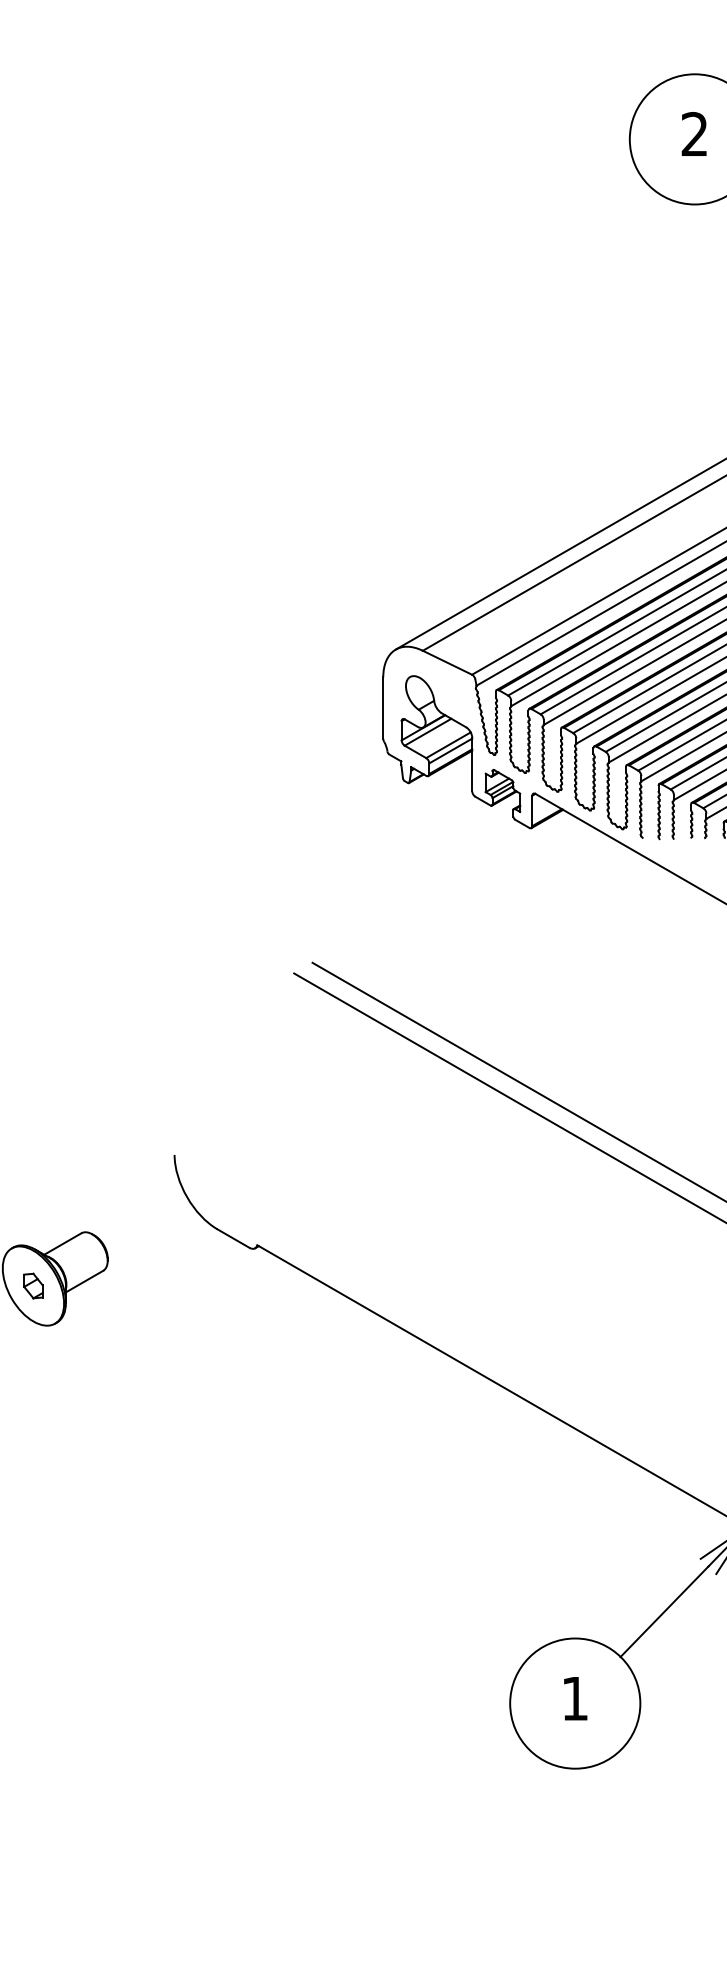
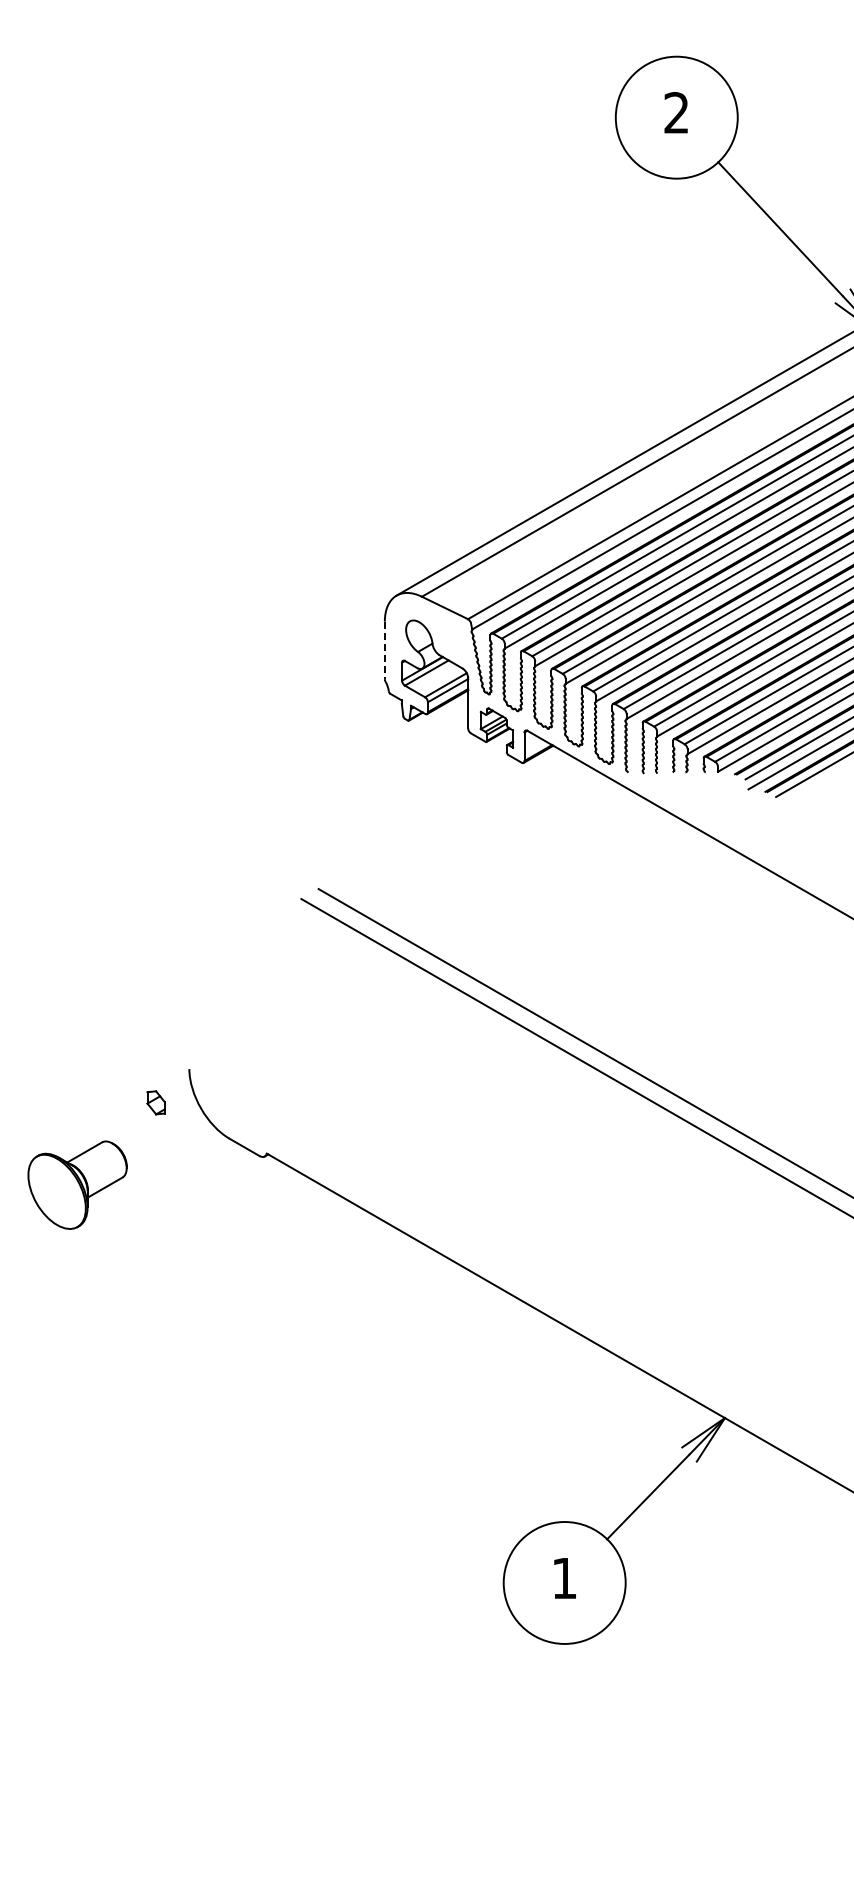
line: (382, 708) -> (384, 650), solid -> dashed
part: (32, 1285) -> (155, 1102), moved

